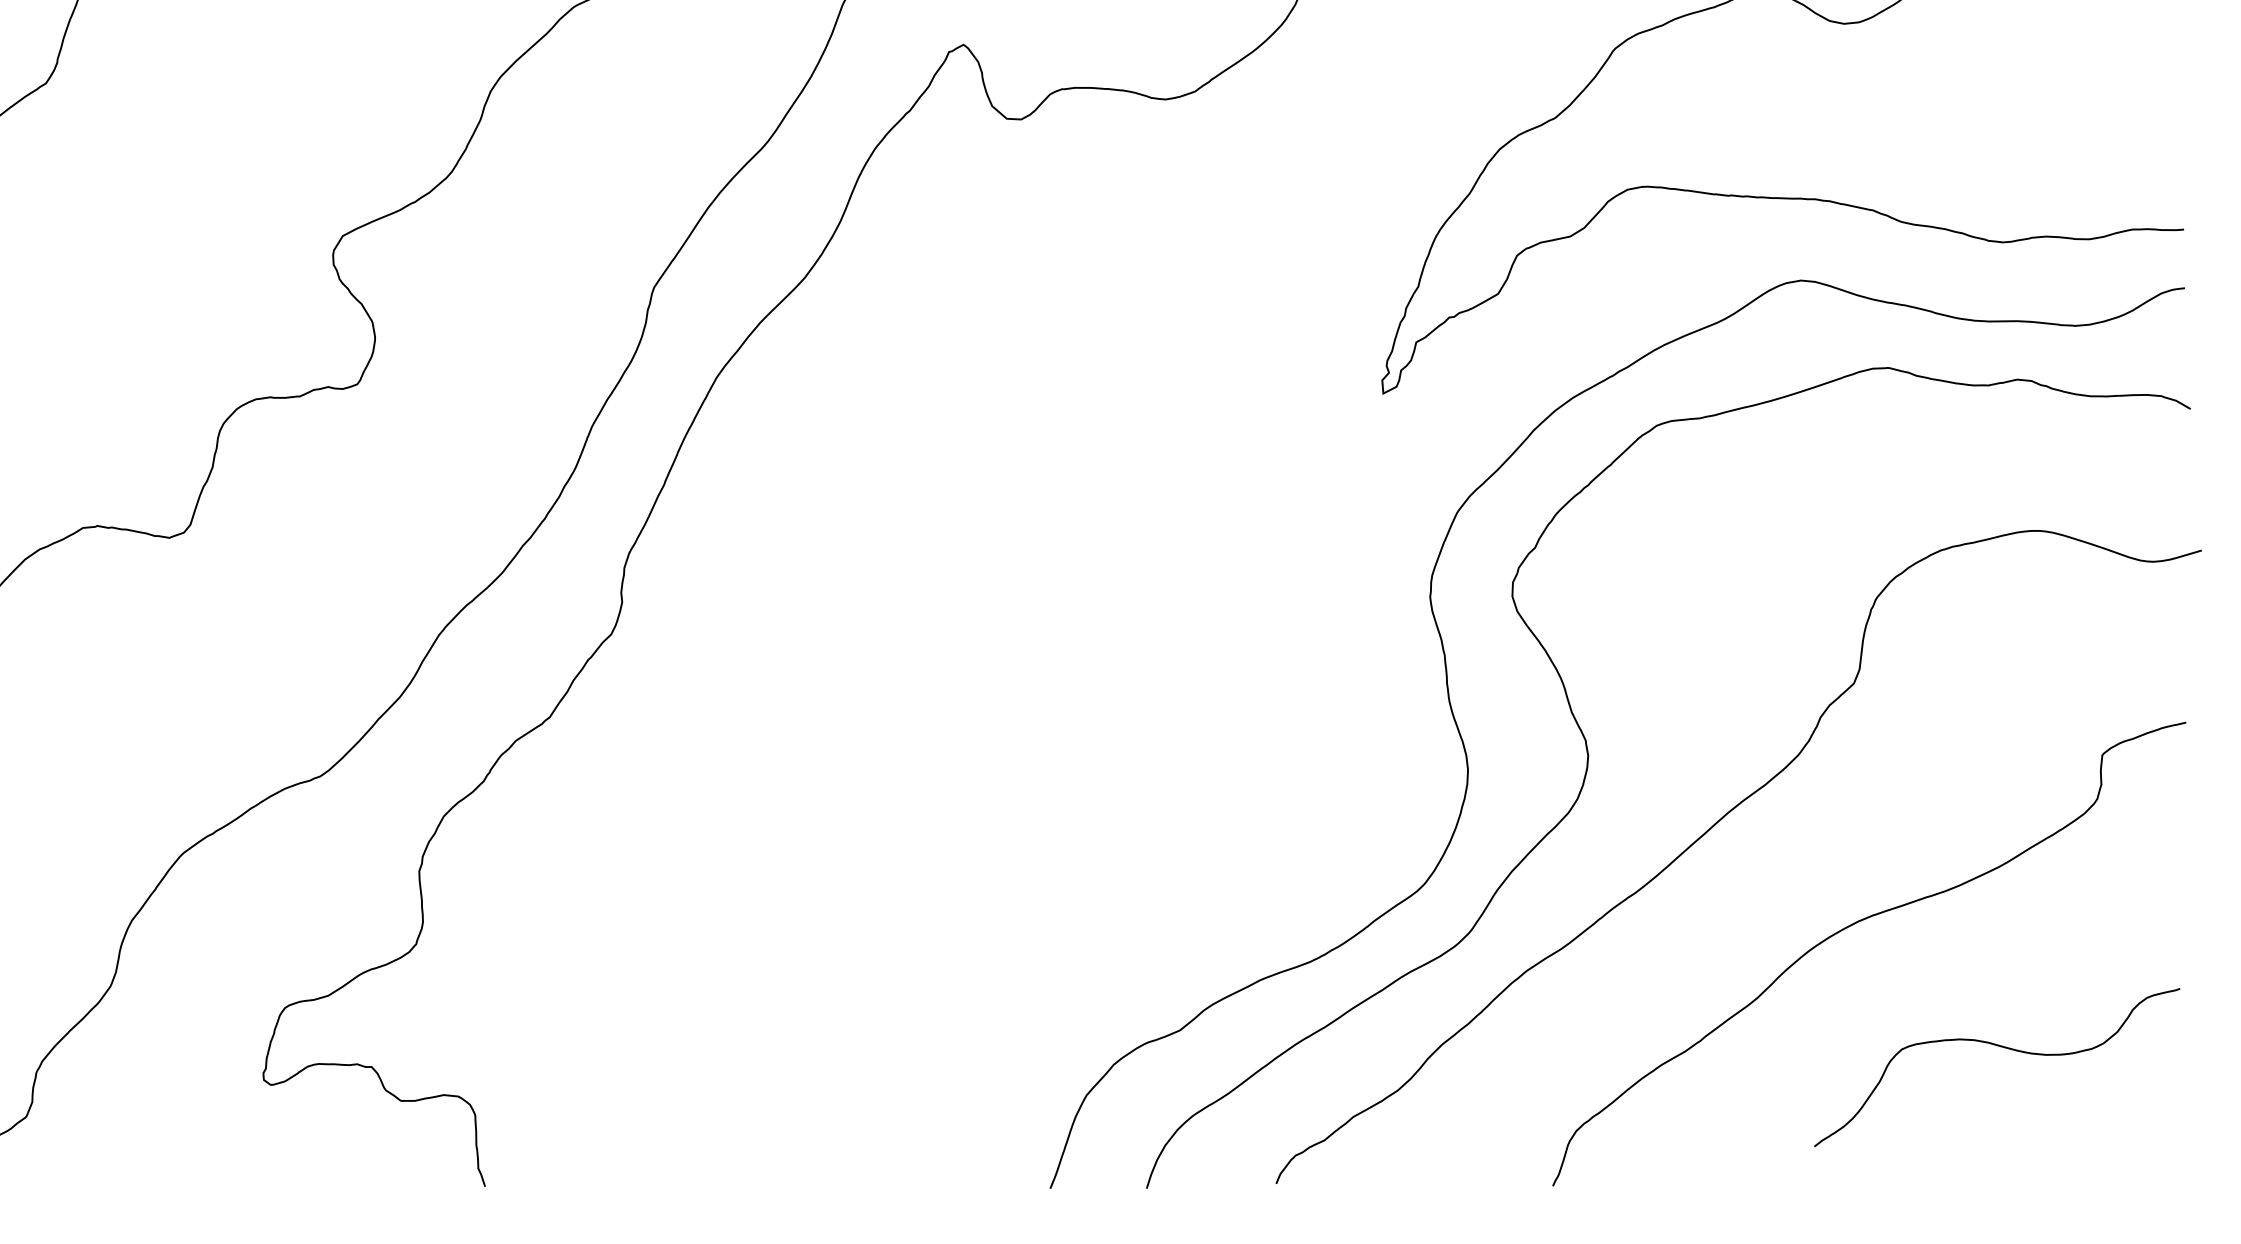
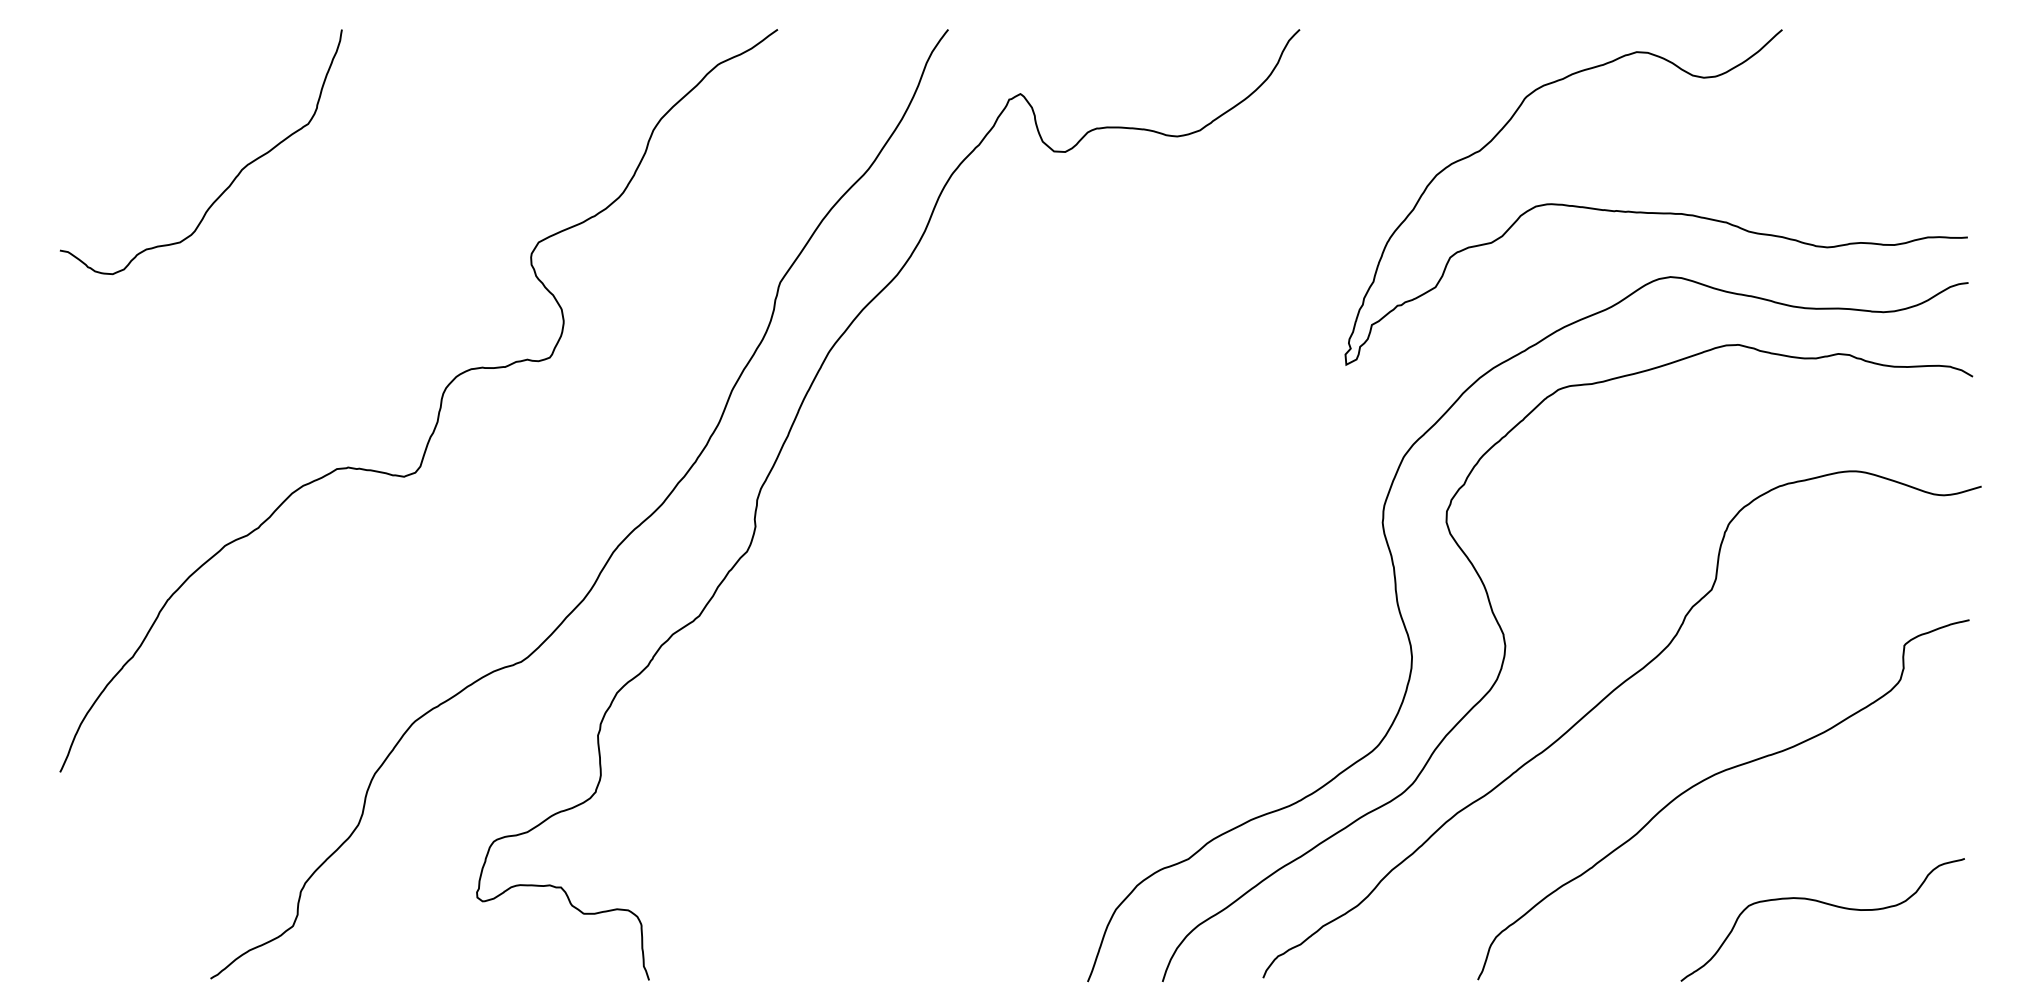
curve: (2004, 1048) -> (1828, 905), moved

